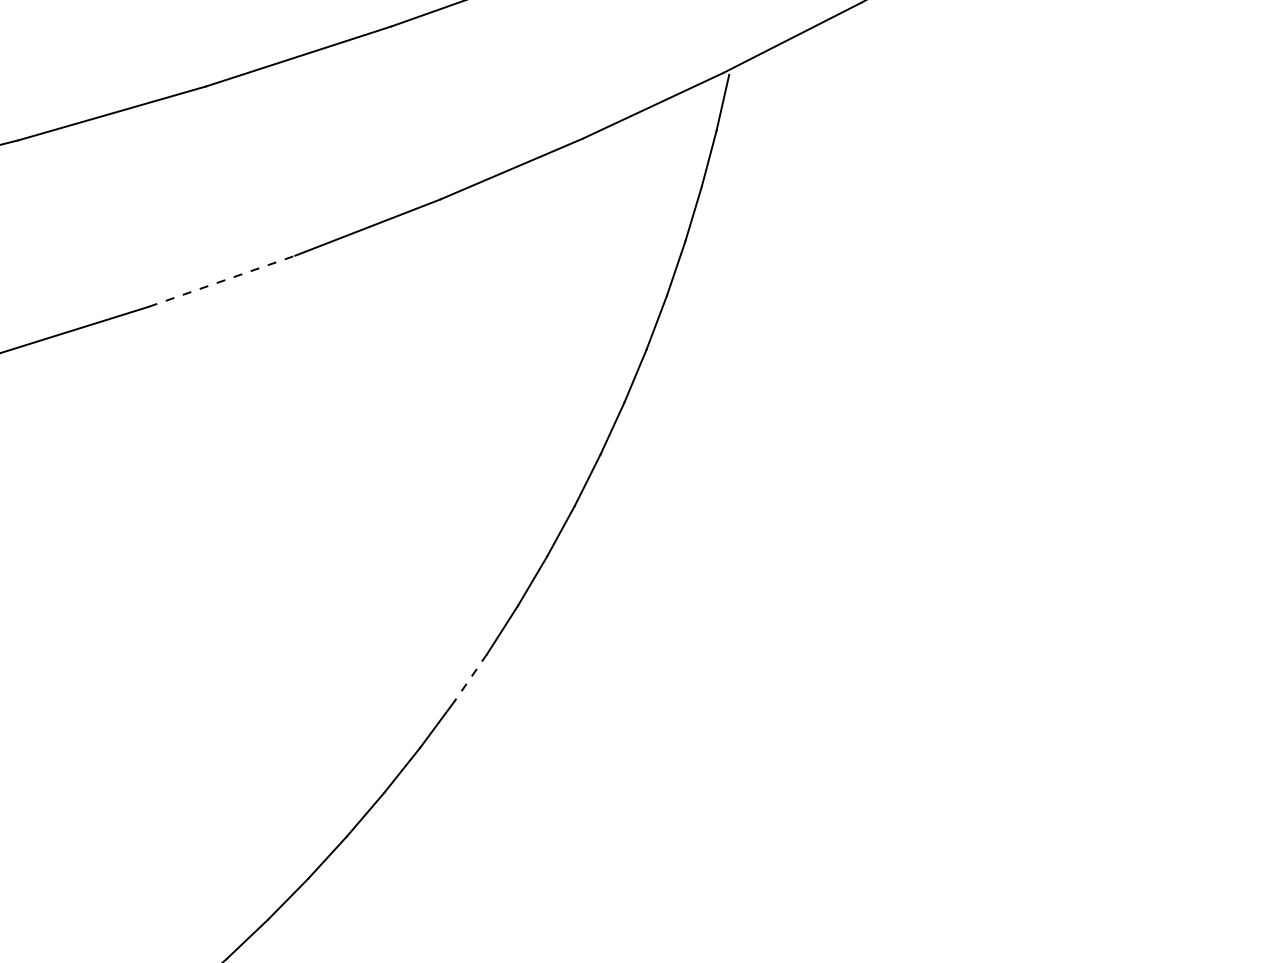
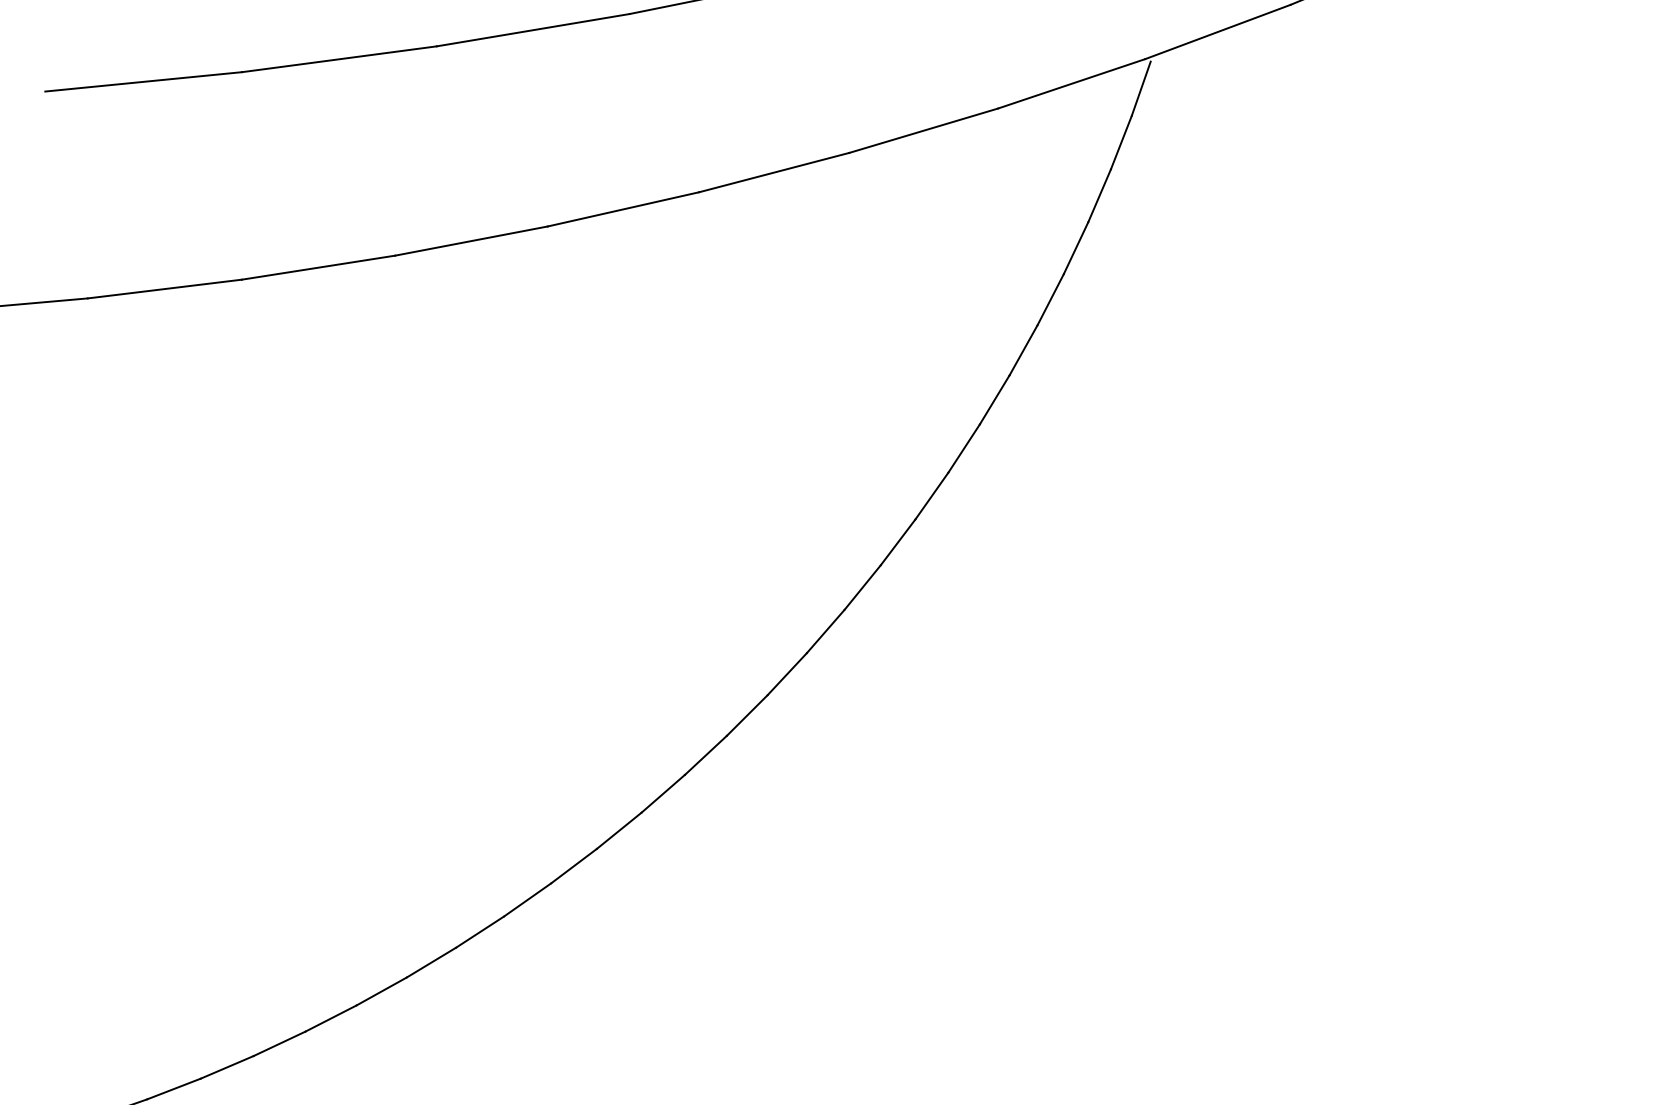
line: (222, 281) -> (623, 209), dashed -> solid
line: (470, 677) -> (825, 631), dashed -> solid

